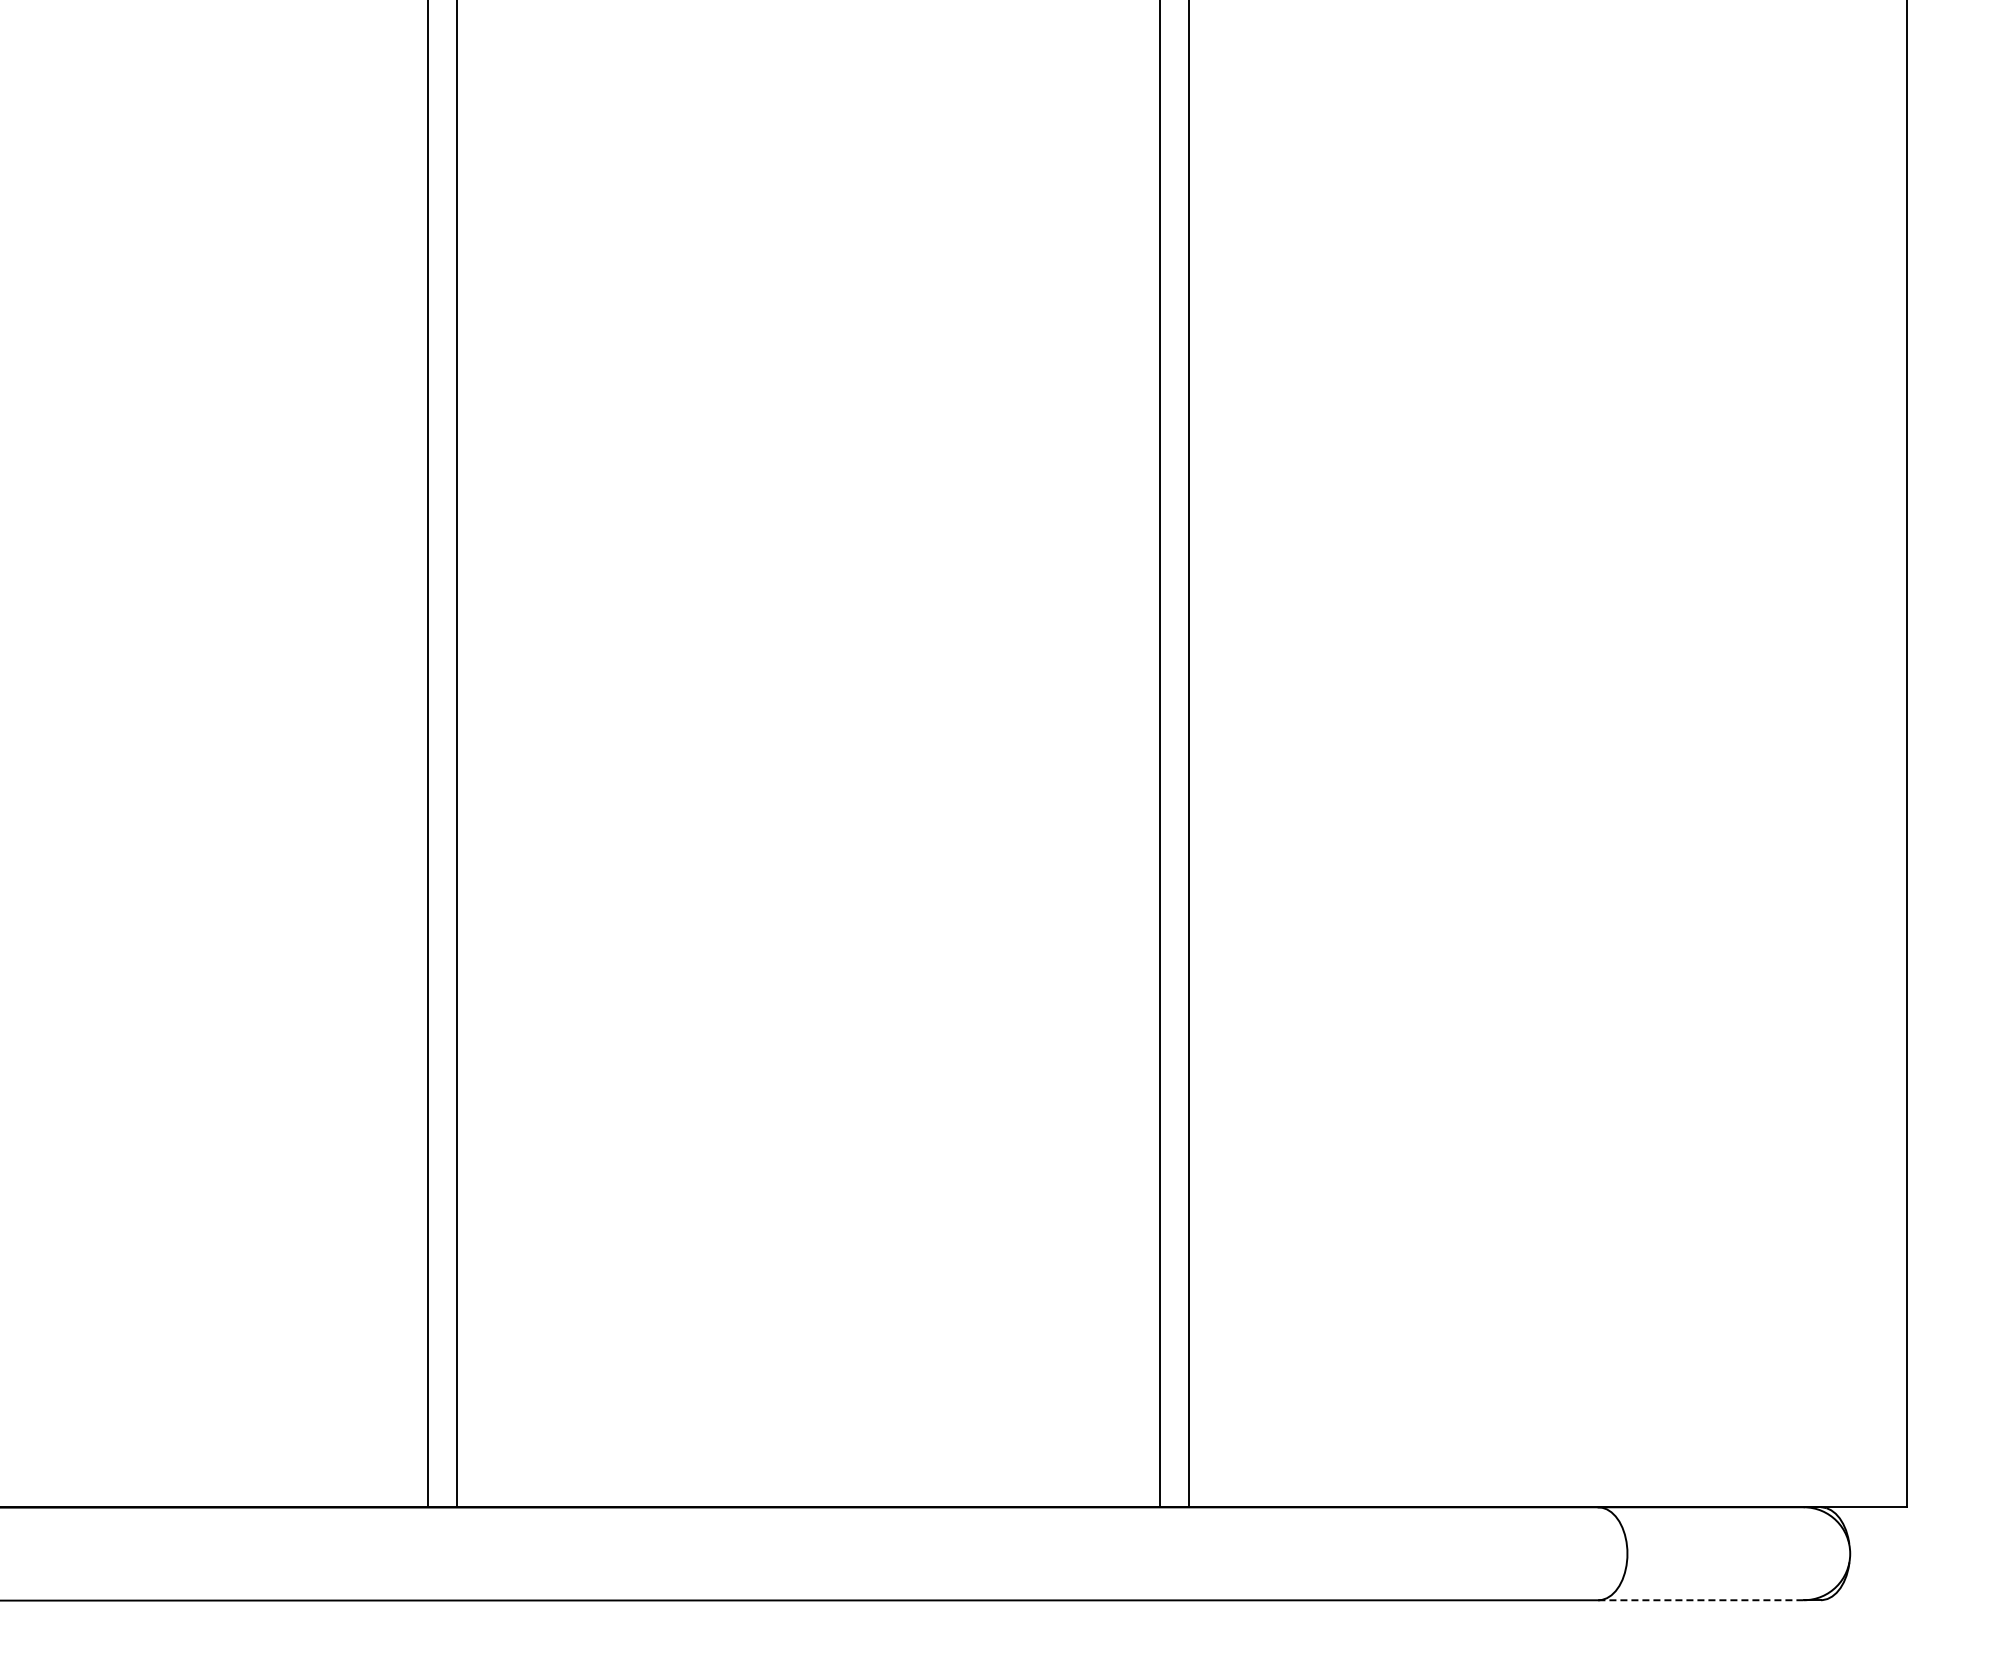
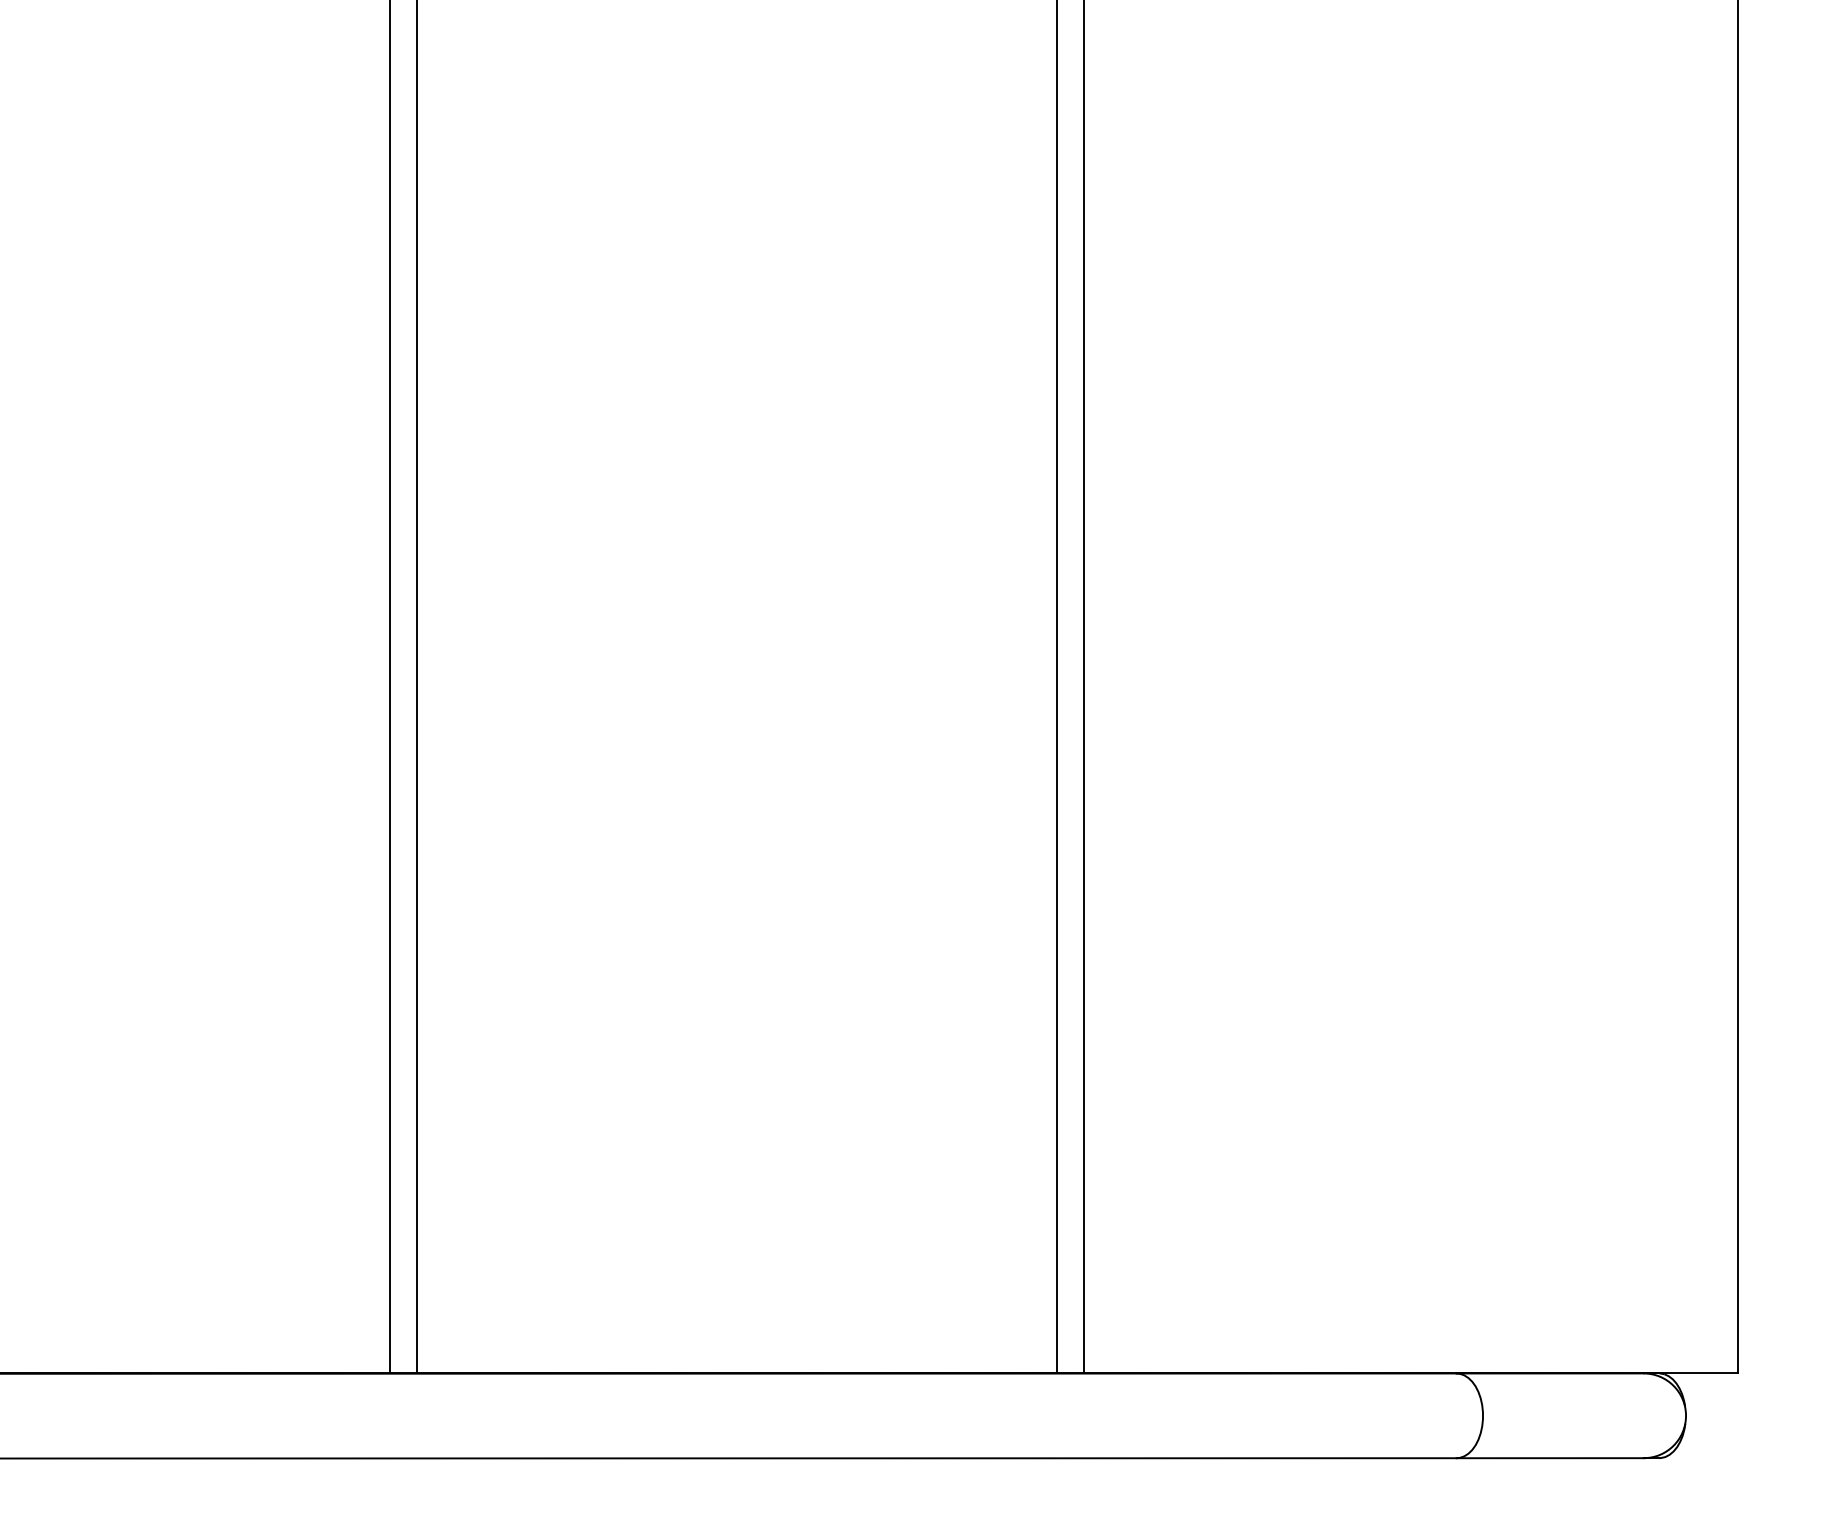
line: (1701, 1600) -> (1550, 1458), dashed -> solid

